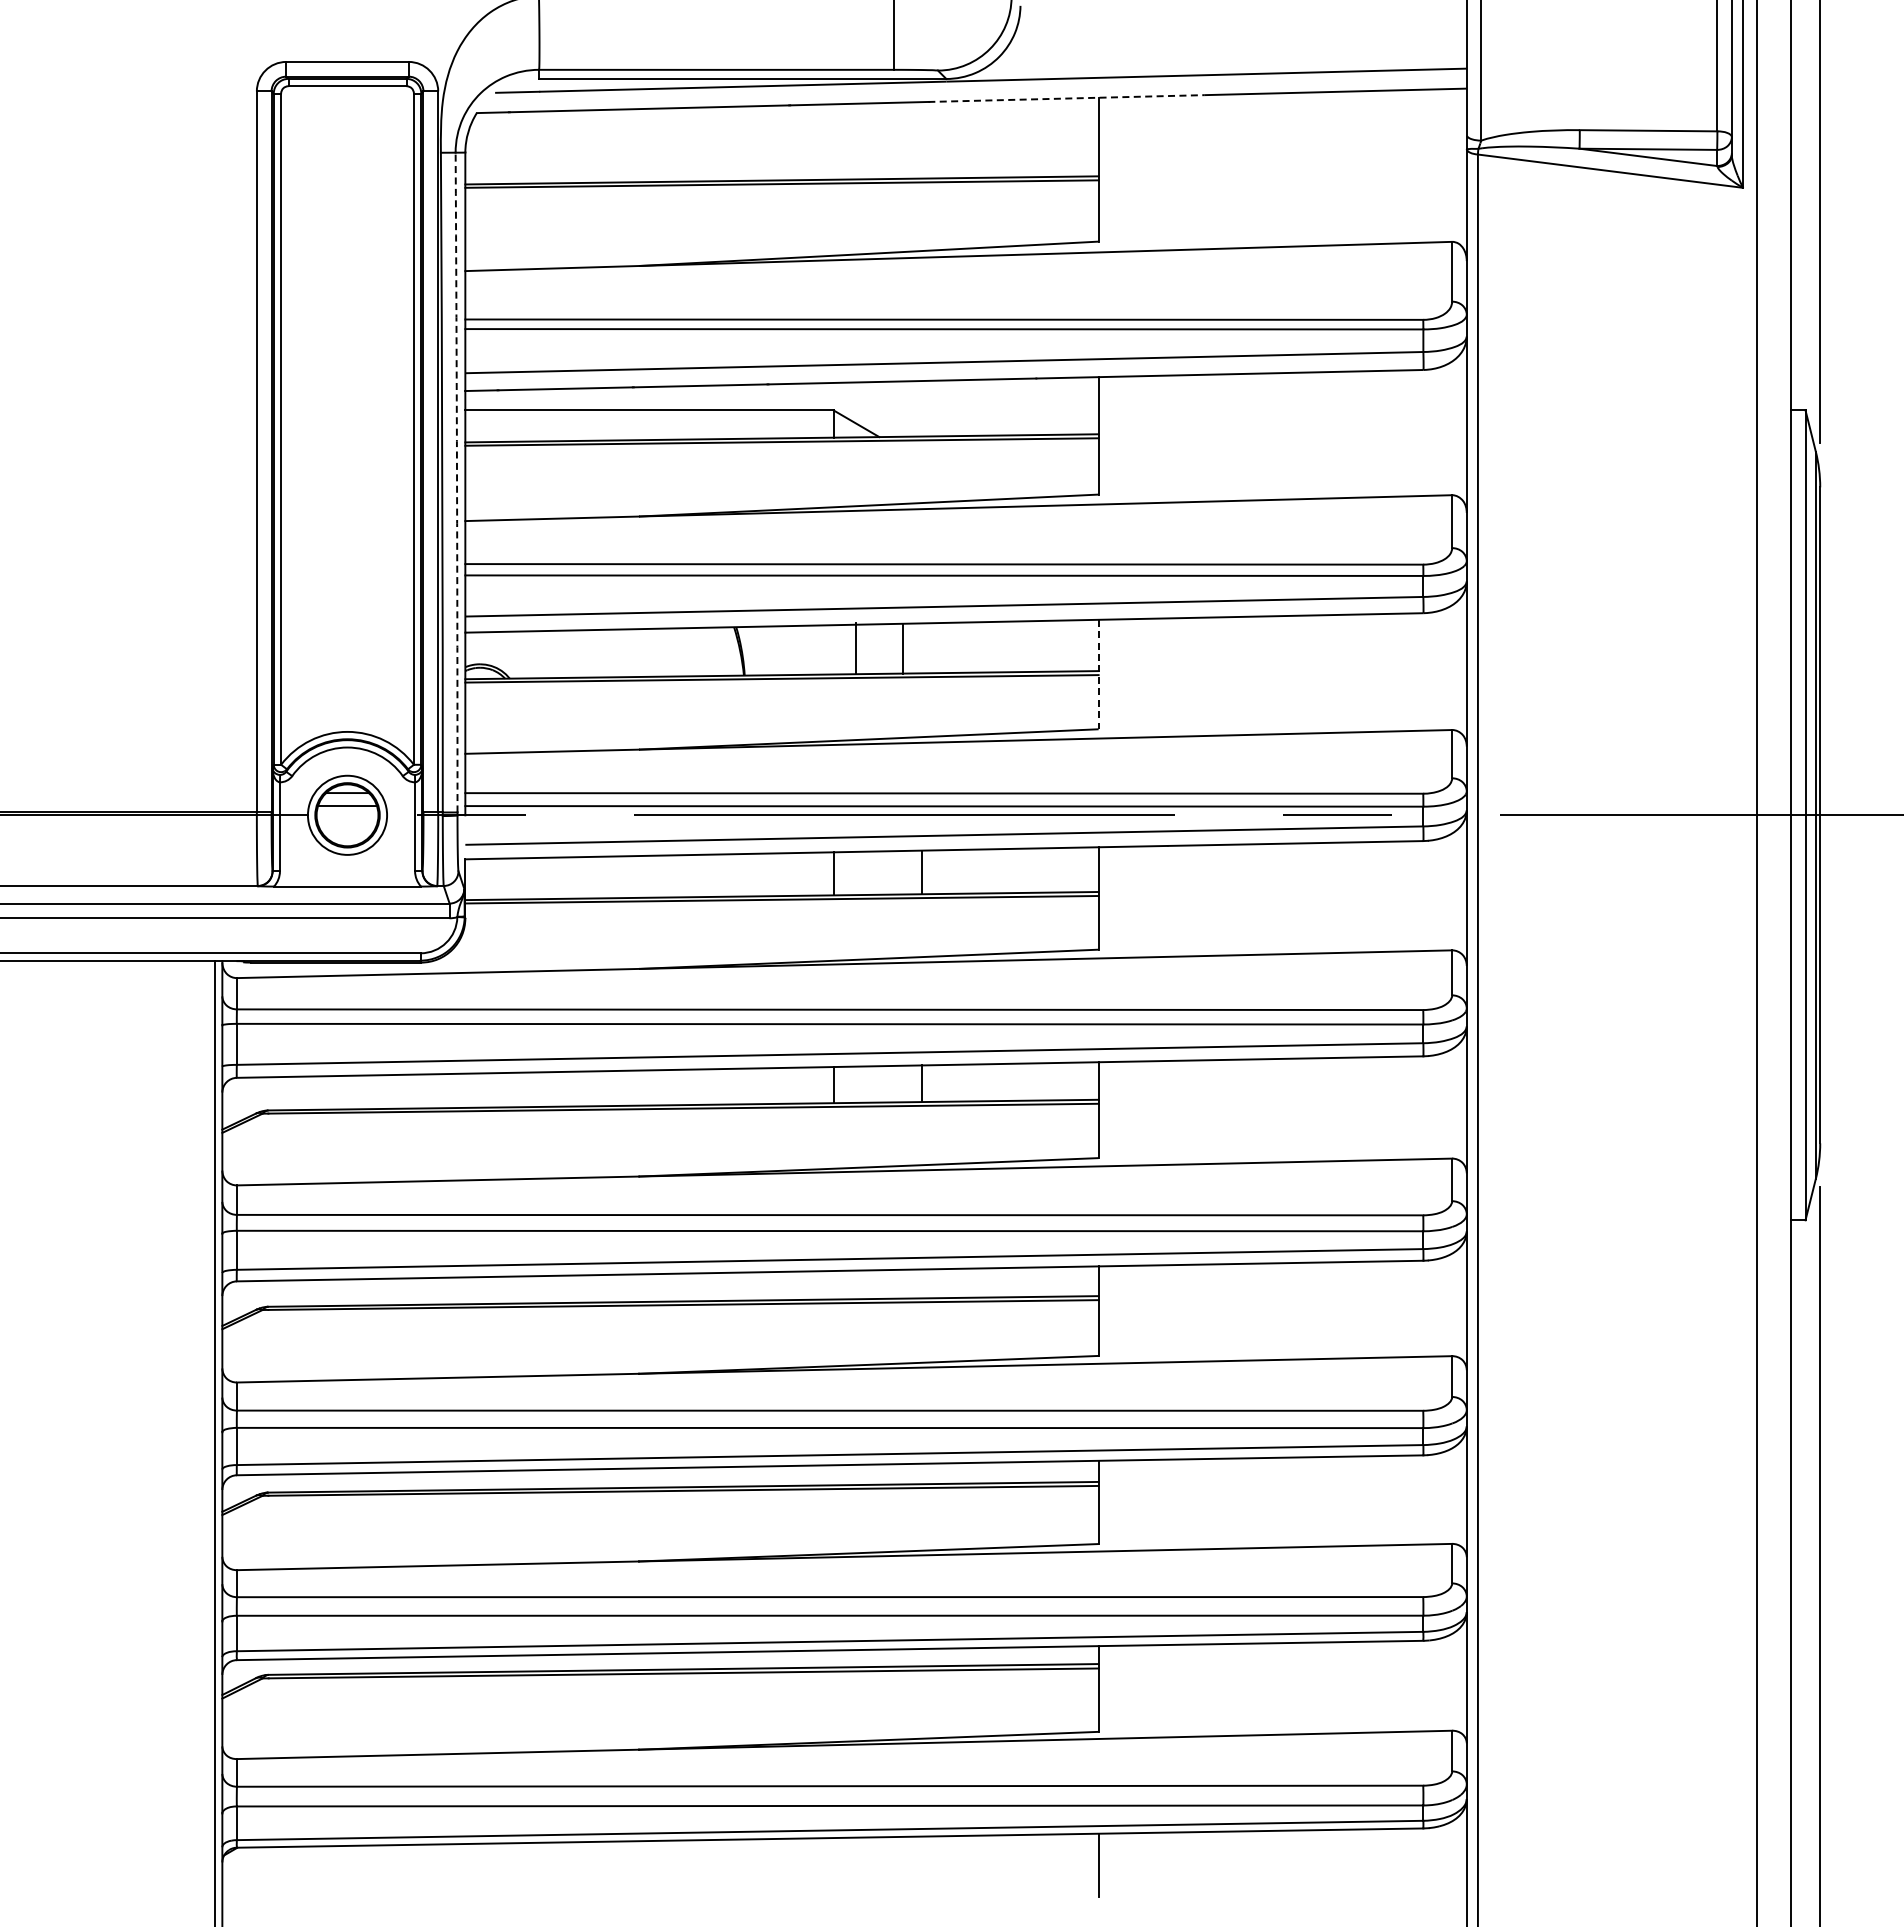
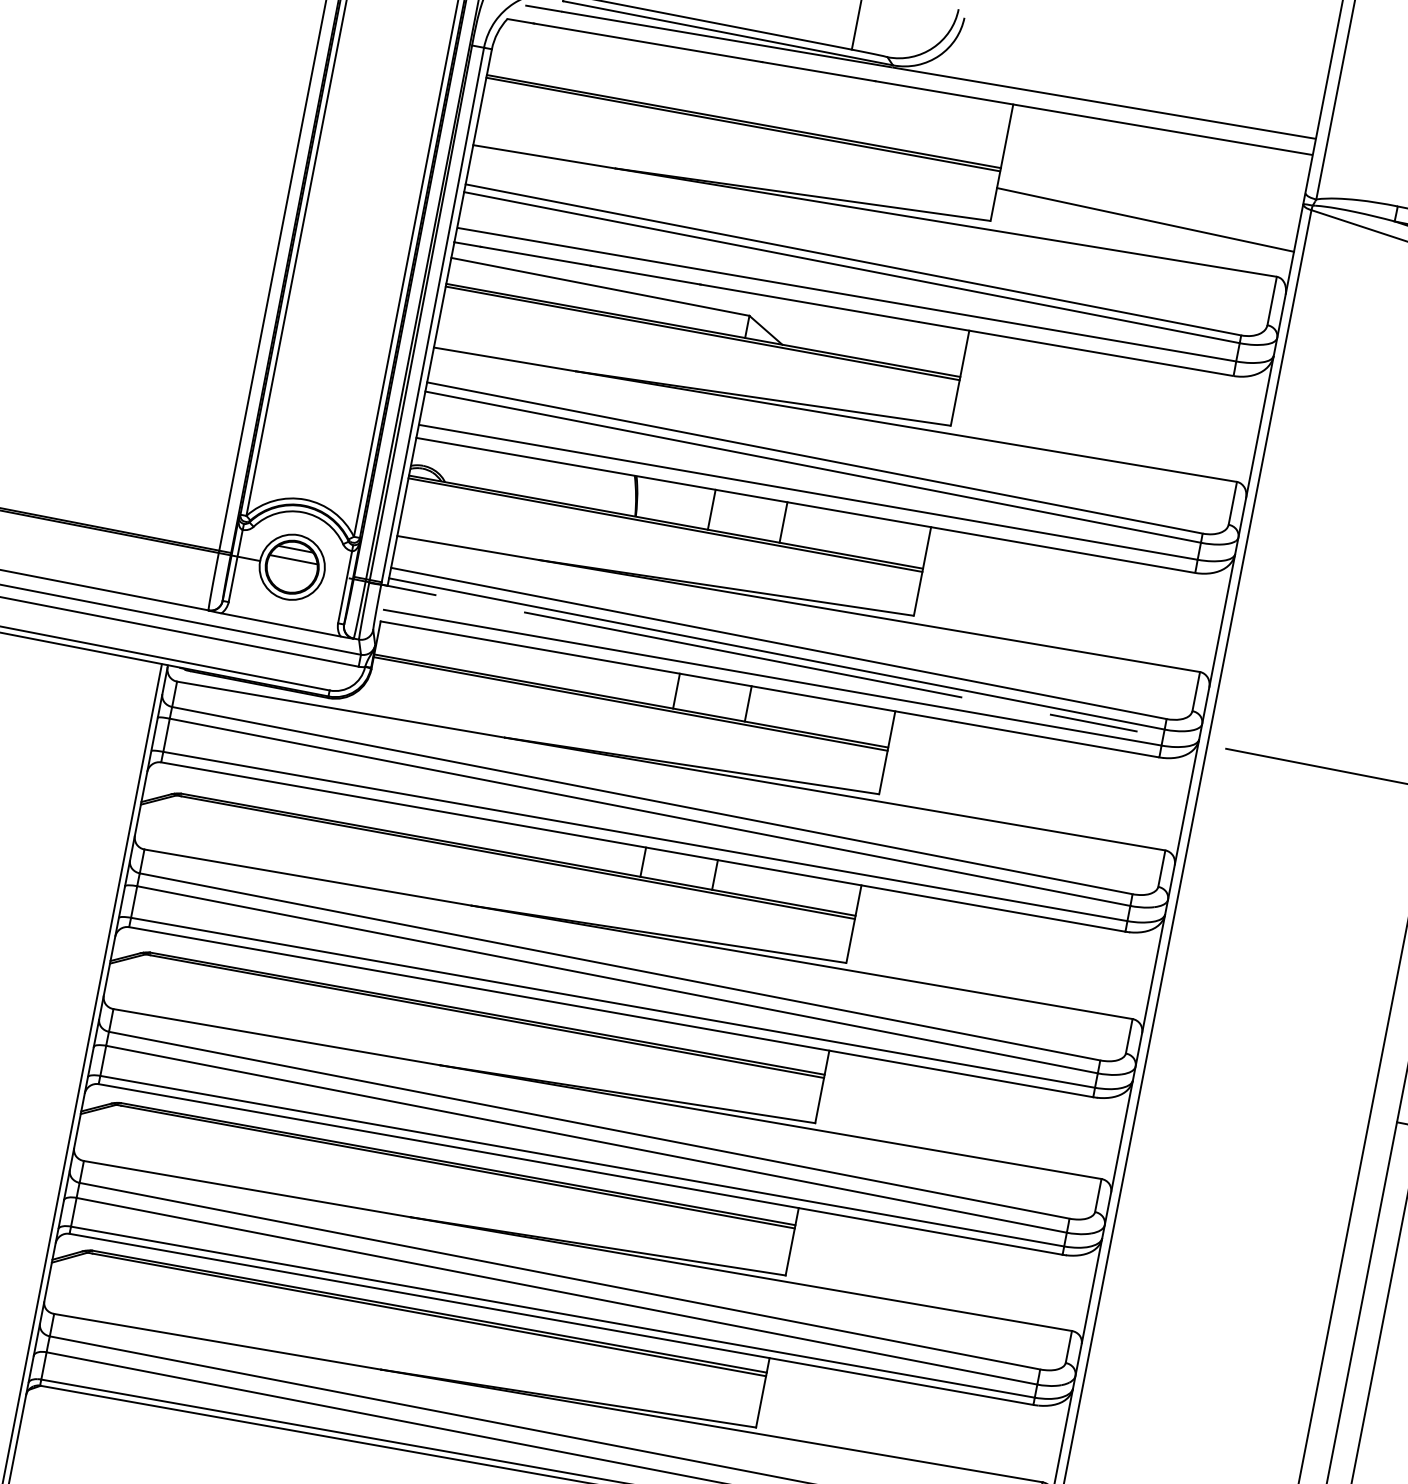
line: (1066, 98) -> (987, 100), dashed -> solid
line: (1282, 204) -> (1145, 219), added
arc: (457, 482) -> (433, 315), dashed -> solid
line: (855, 648) -> (783, 522), moved
line: (902, 649) -> (711, 509), moved
line: (1098, 674) -> (922, 571), dashed -> solid

